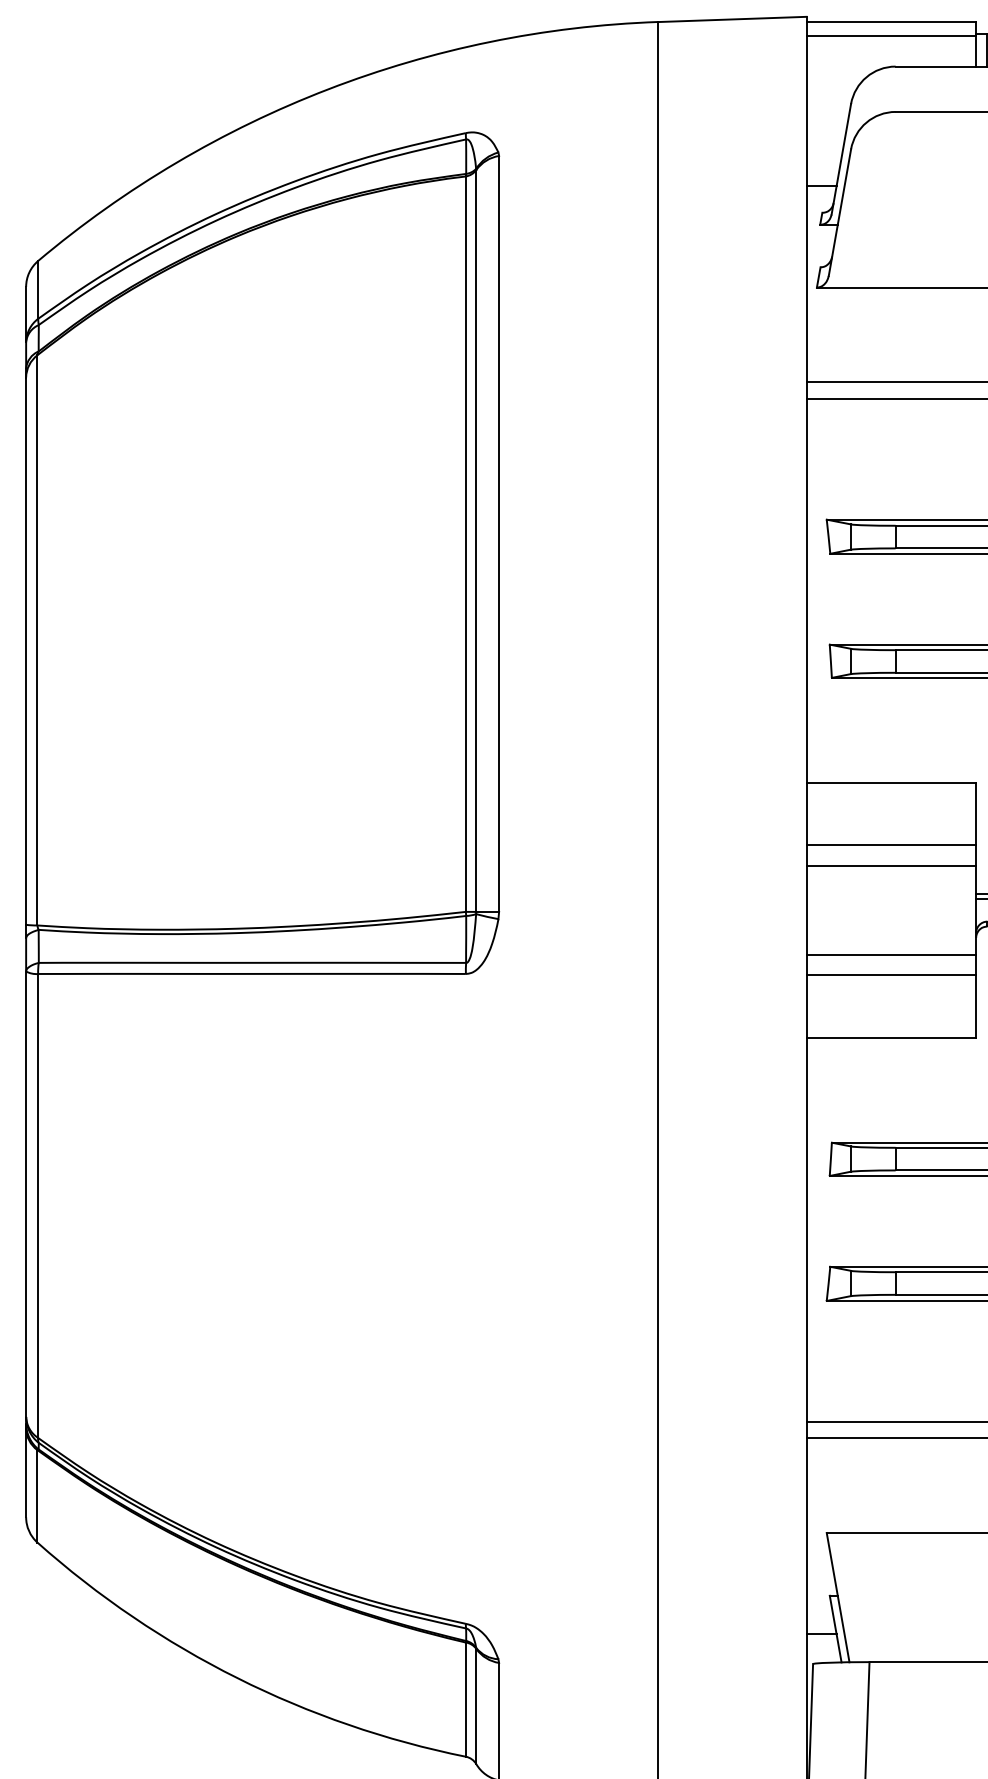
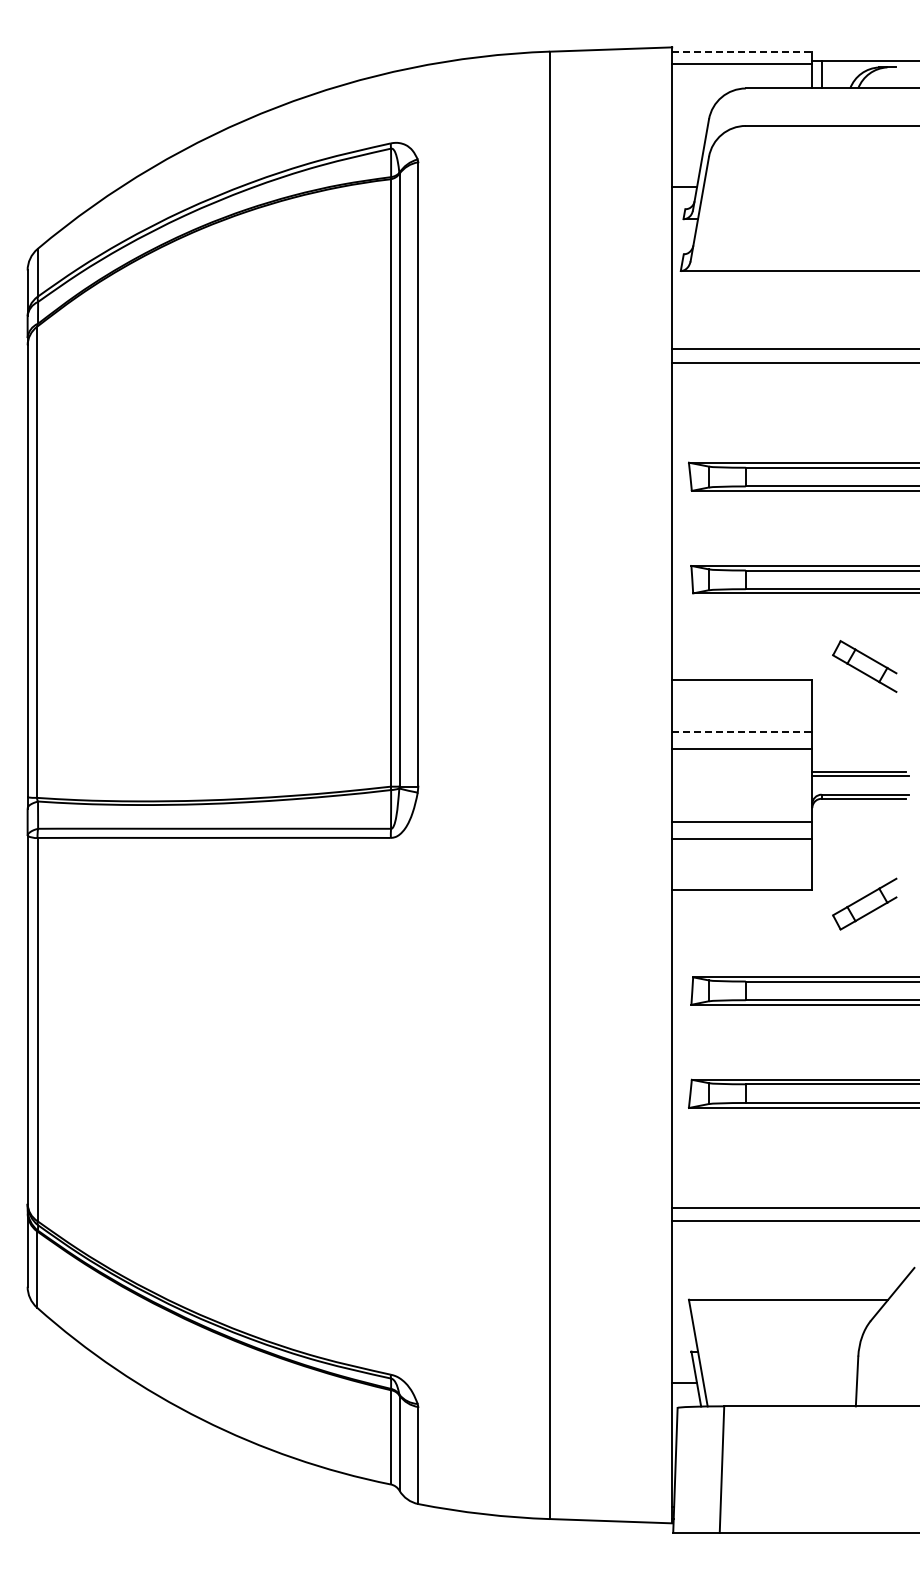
line: (891, 23) -> (742, 52), solid -> dashed
line: (891, 845) -> (742, 731), solid -> dashed

